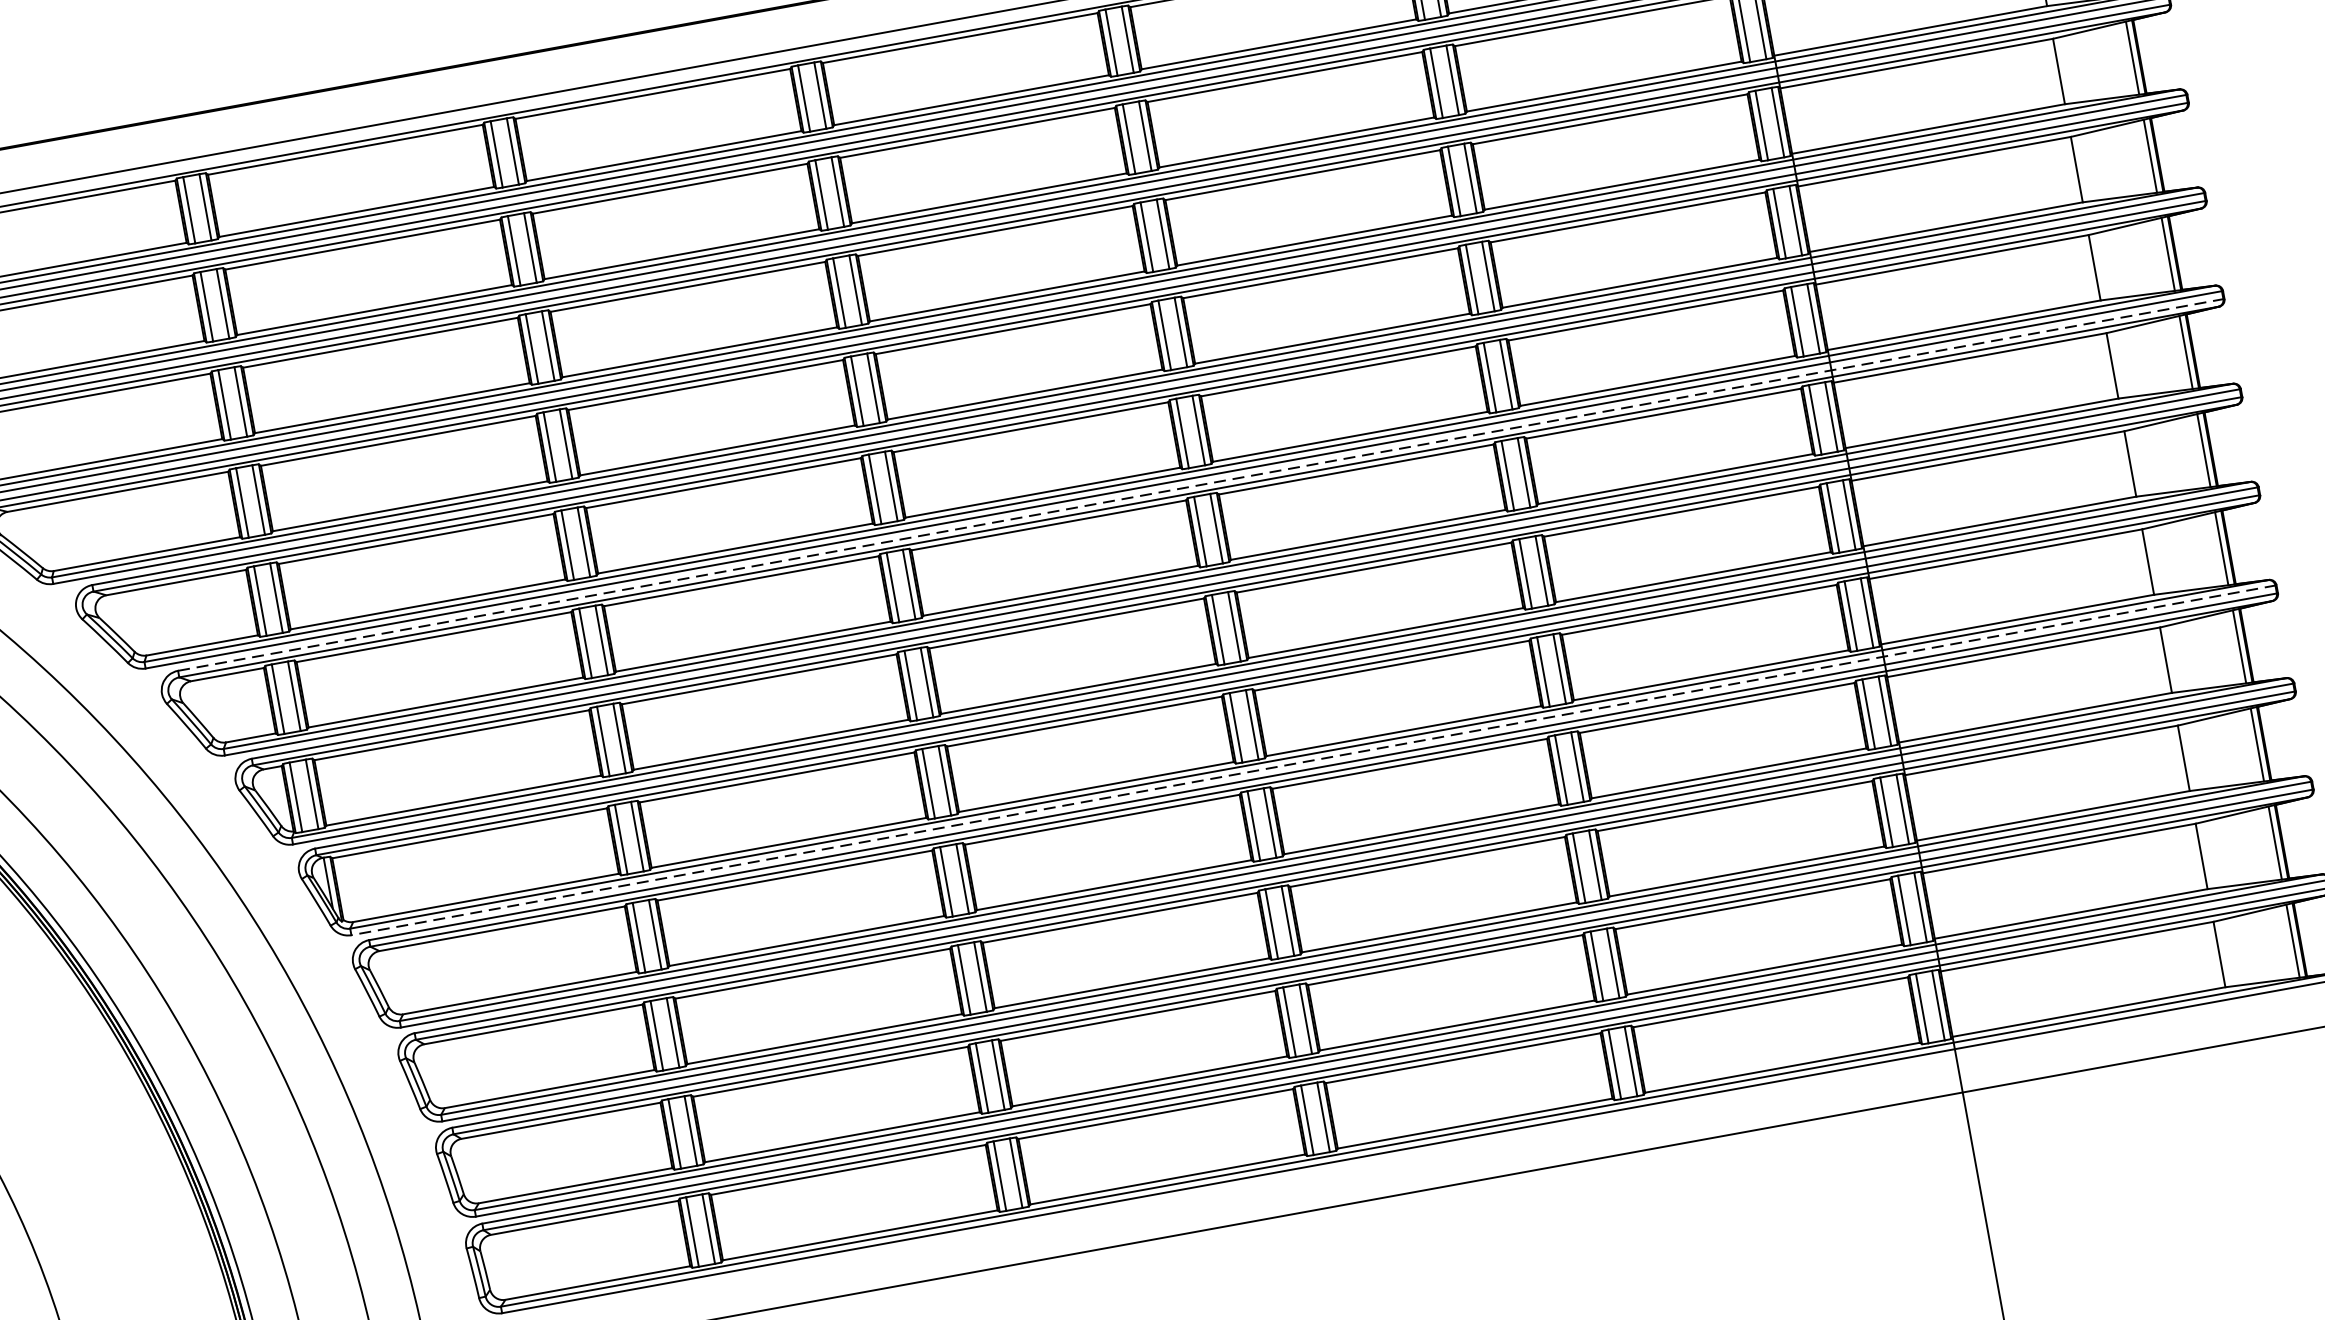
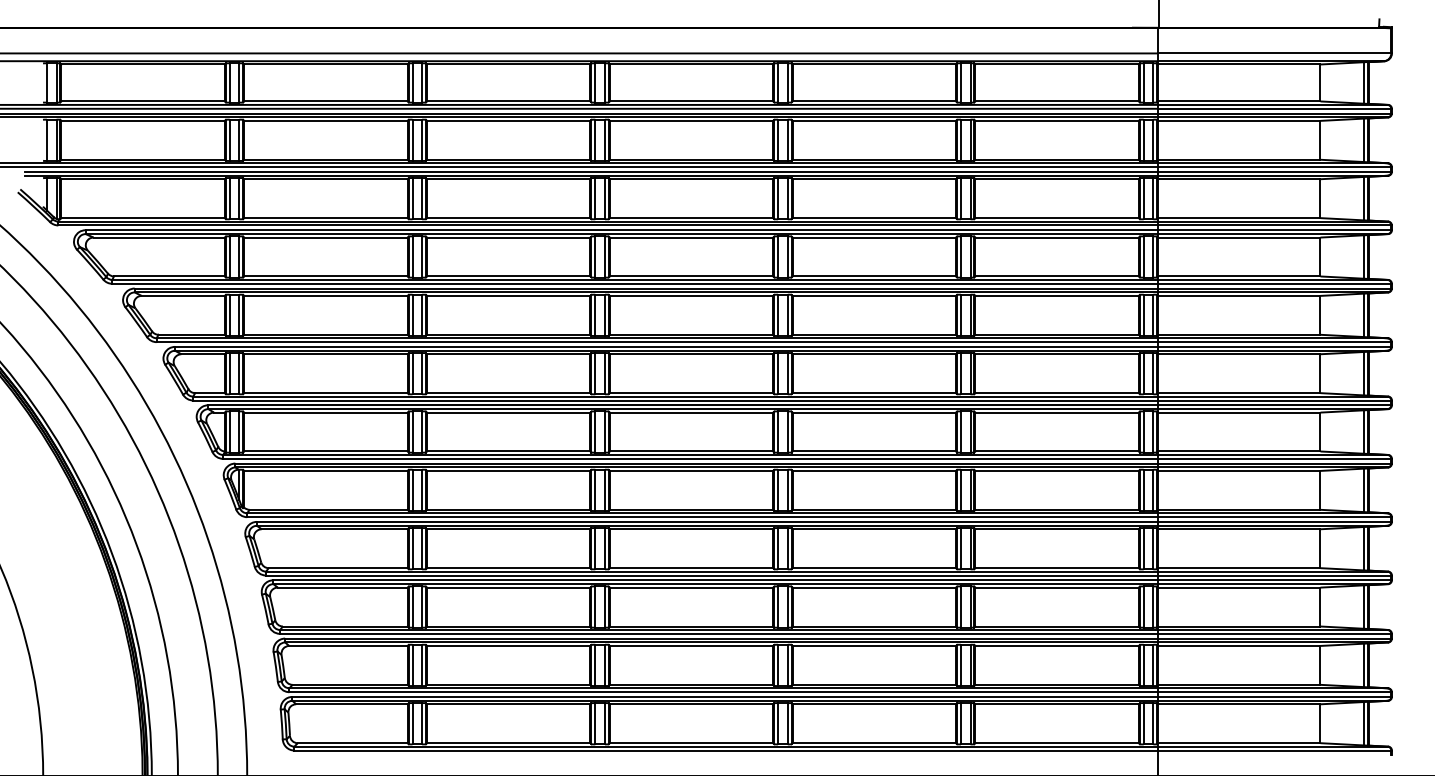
line: (1202, 483) -> (784, 346), dashed -> solid
line: (1313, 760) -> (819, 517), dashed -> solid

